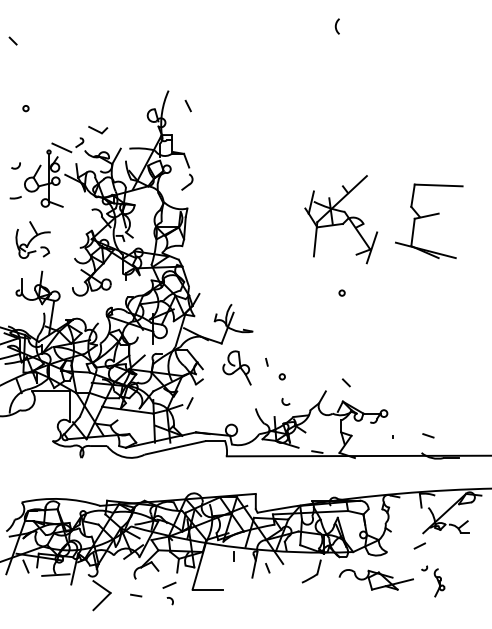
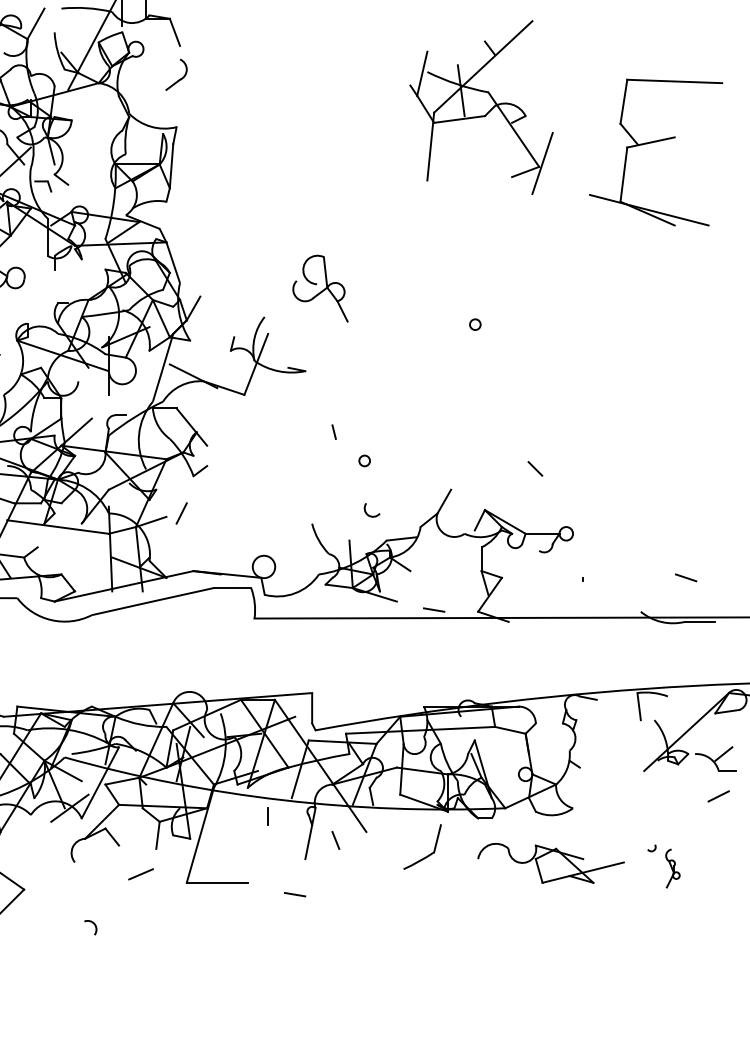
part: (341, 219) -> (482, 107), moved
circle: (341, 292) -> (474, 323), moved
part: (236, 367) -> (319, 287), moved
line: (345, 382) -> (533, 468), moved
line: (428, 435) -> (686, 577), moved
line: (419, 545) -> (718, 795), moved
part: (433, 581) -> (664, 866), size x0.7
line: (136, 595) -> (295, 894), moved
arc: (170, 599) -> (91, 924), moved

